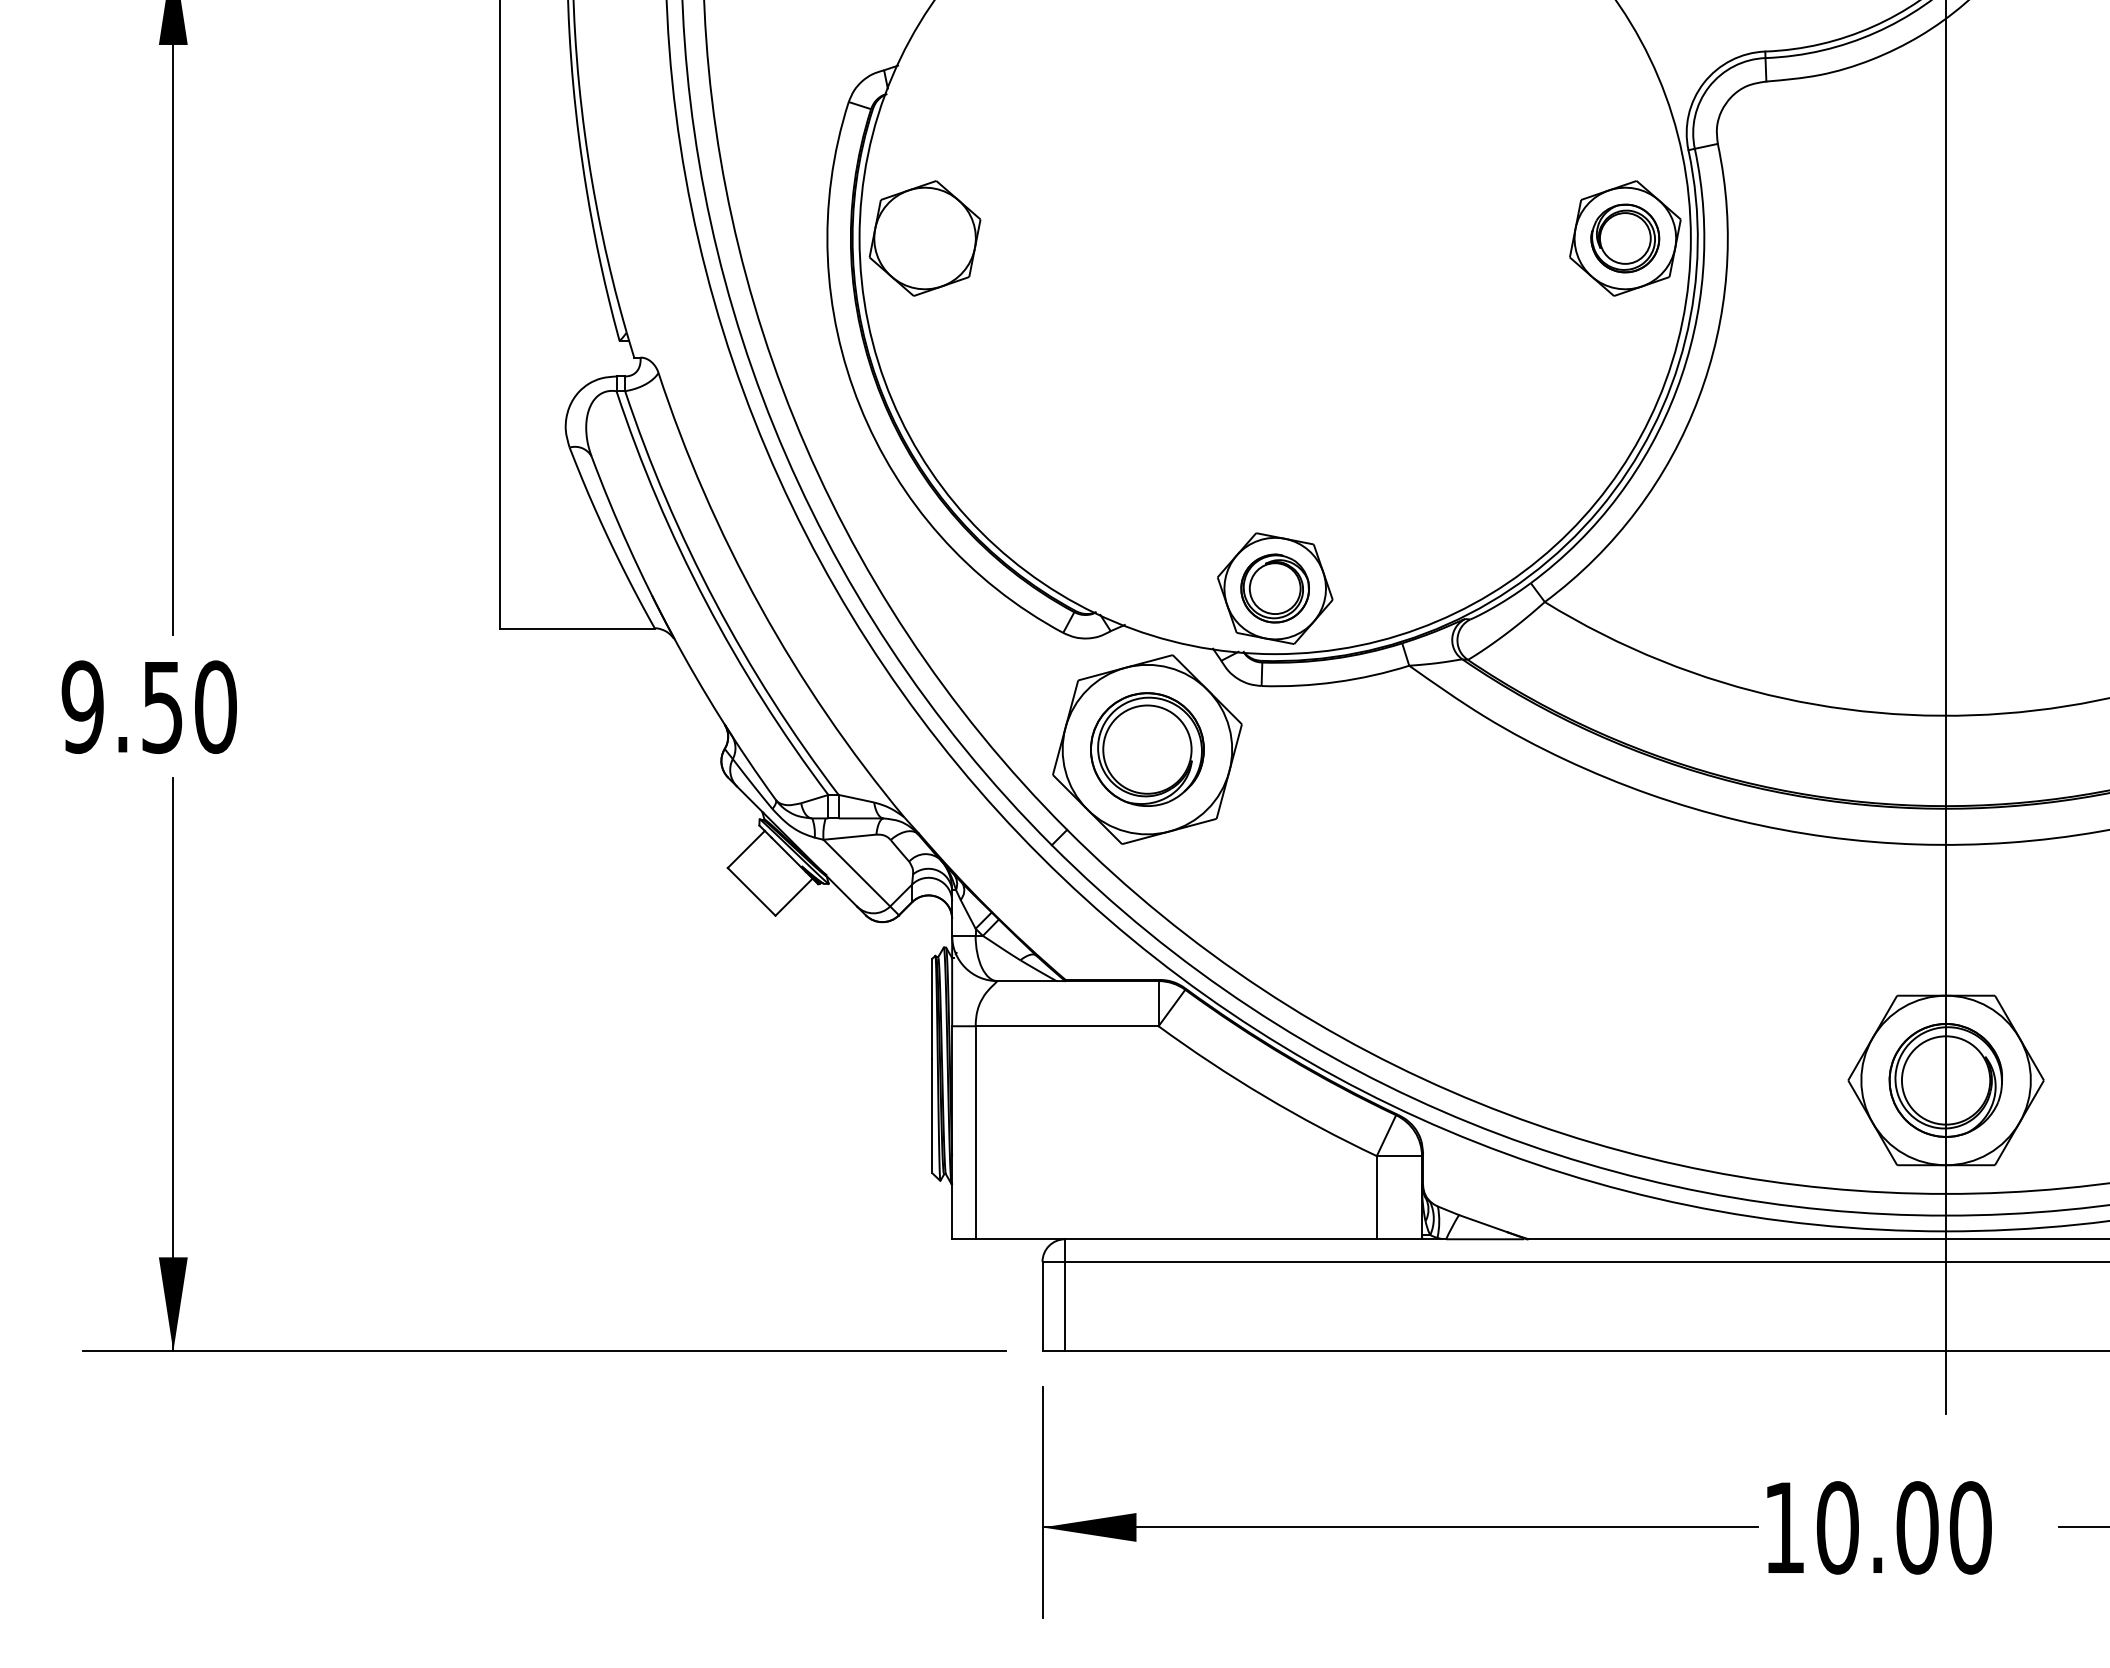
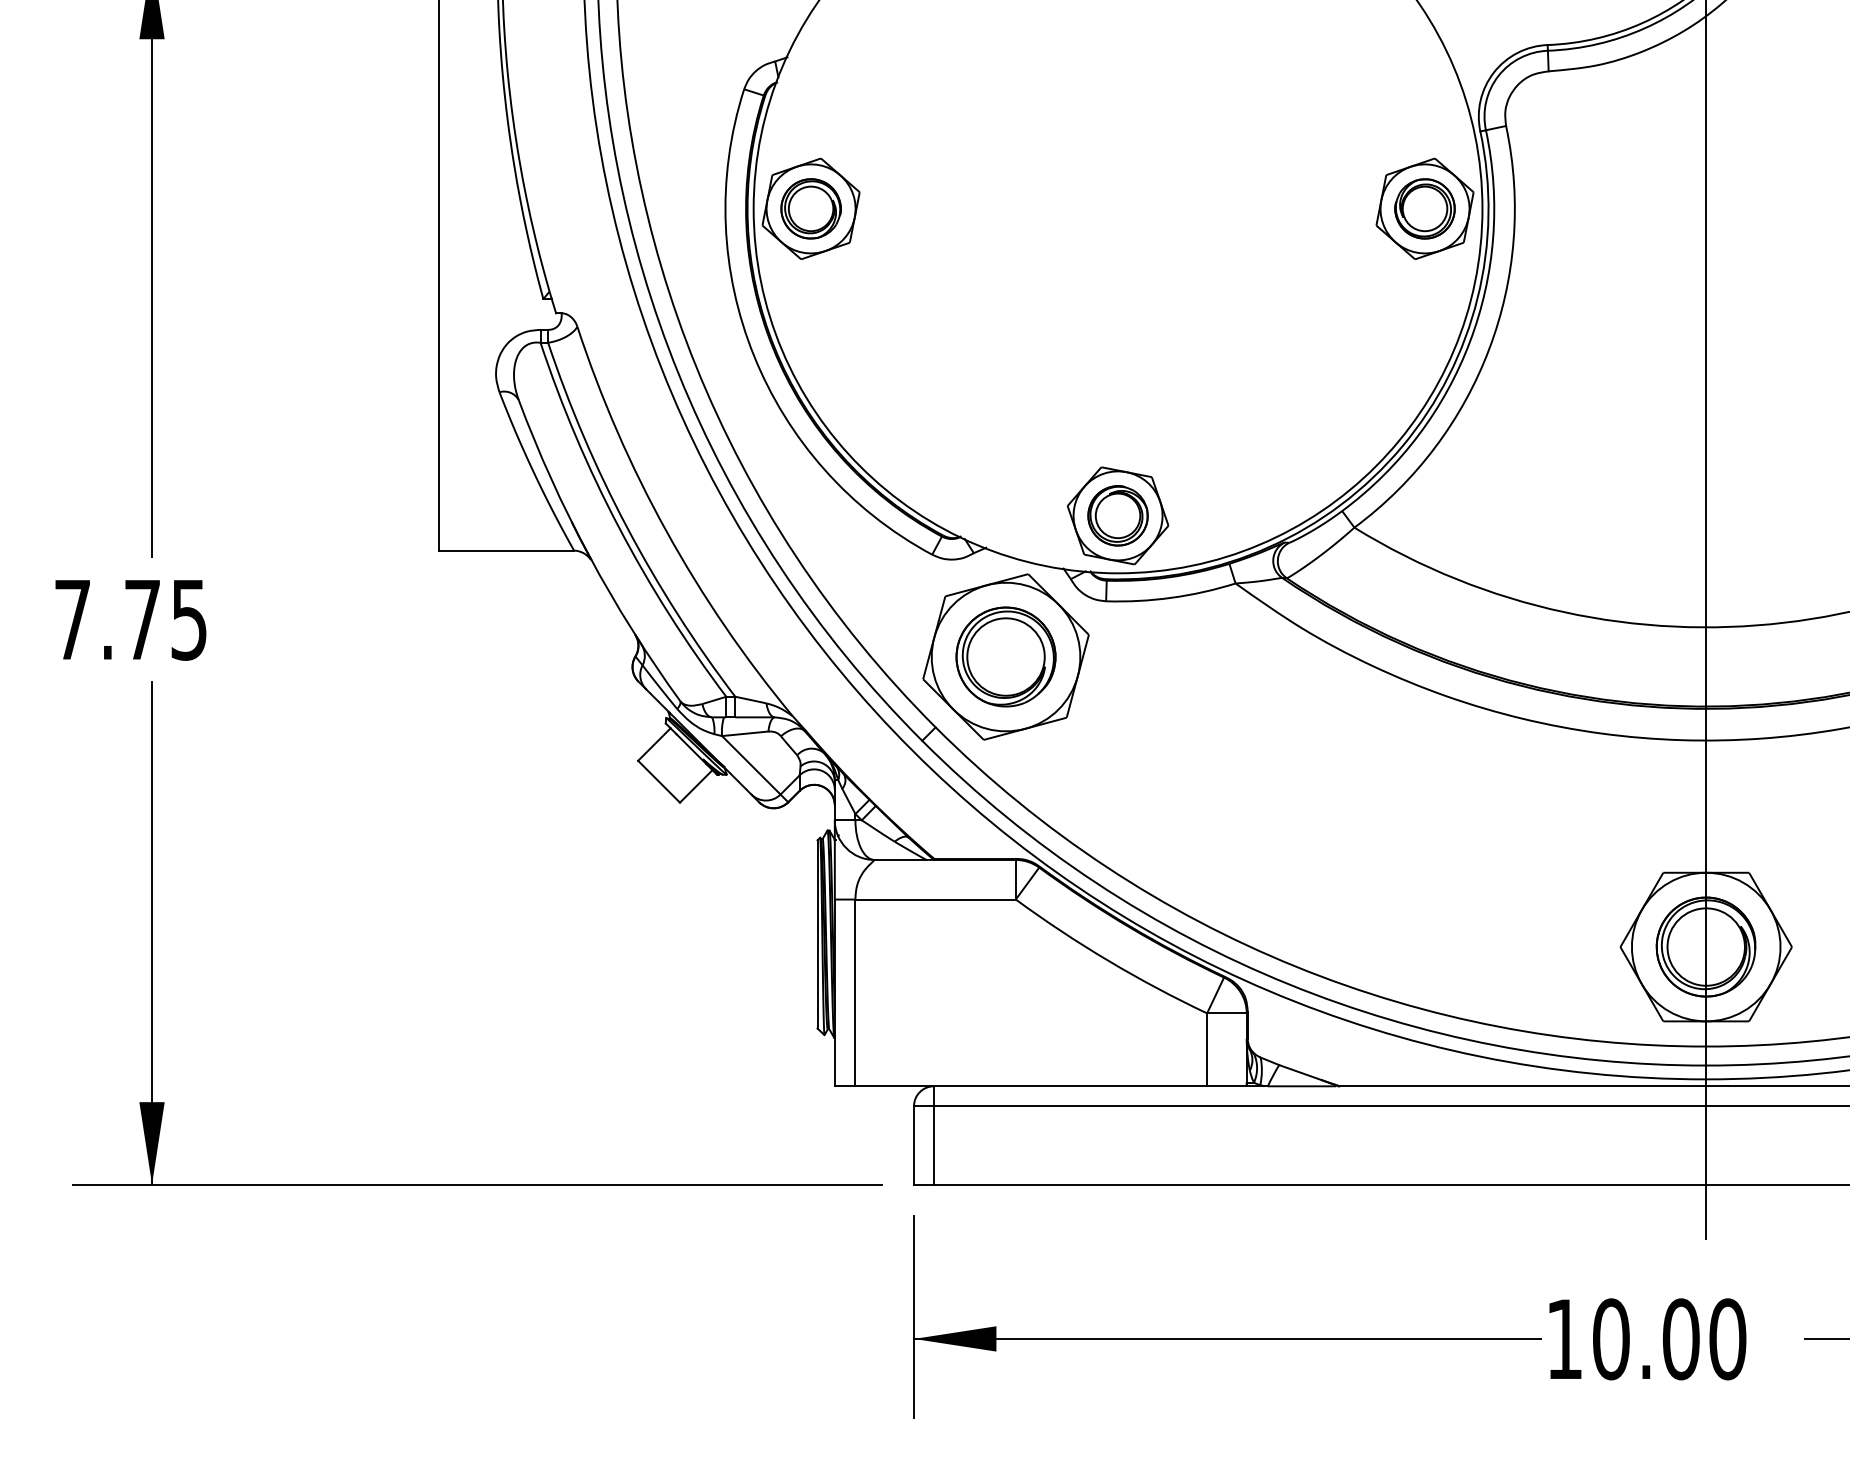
part: (925, 238) -> (811, 208), added
text: (148, 707) -> (130, 620), 9.50 -> 7.75

